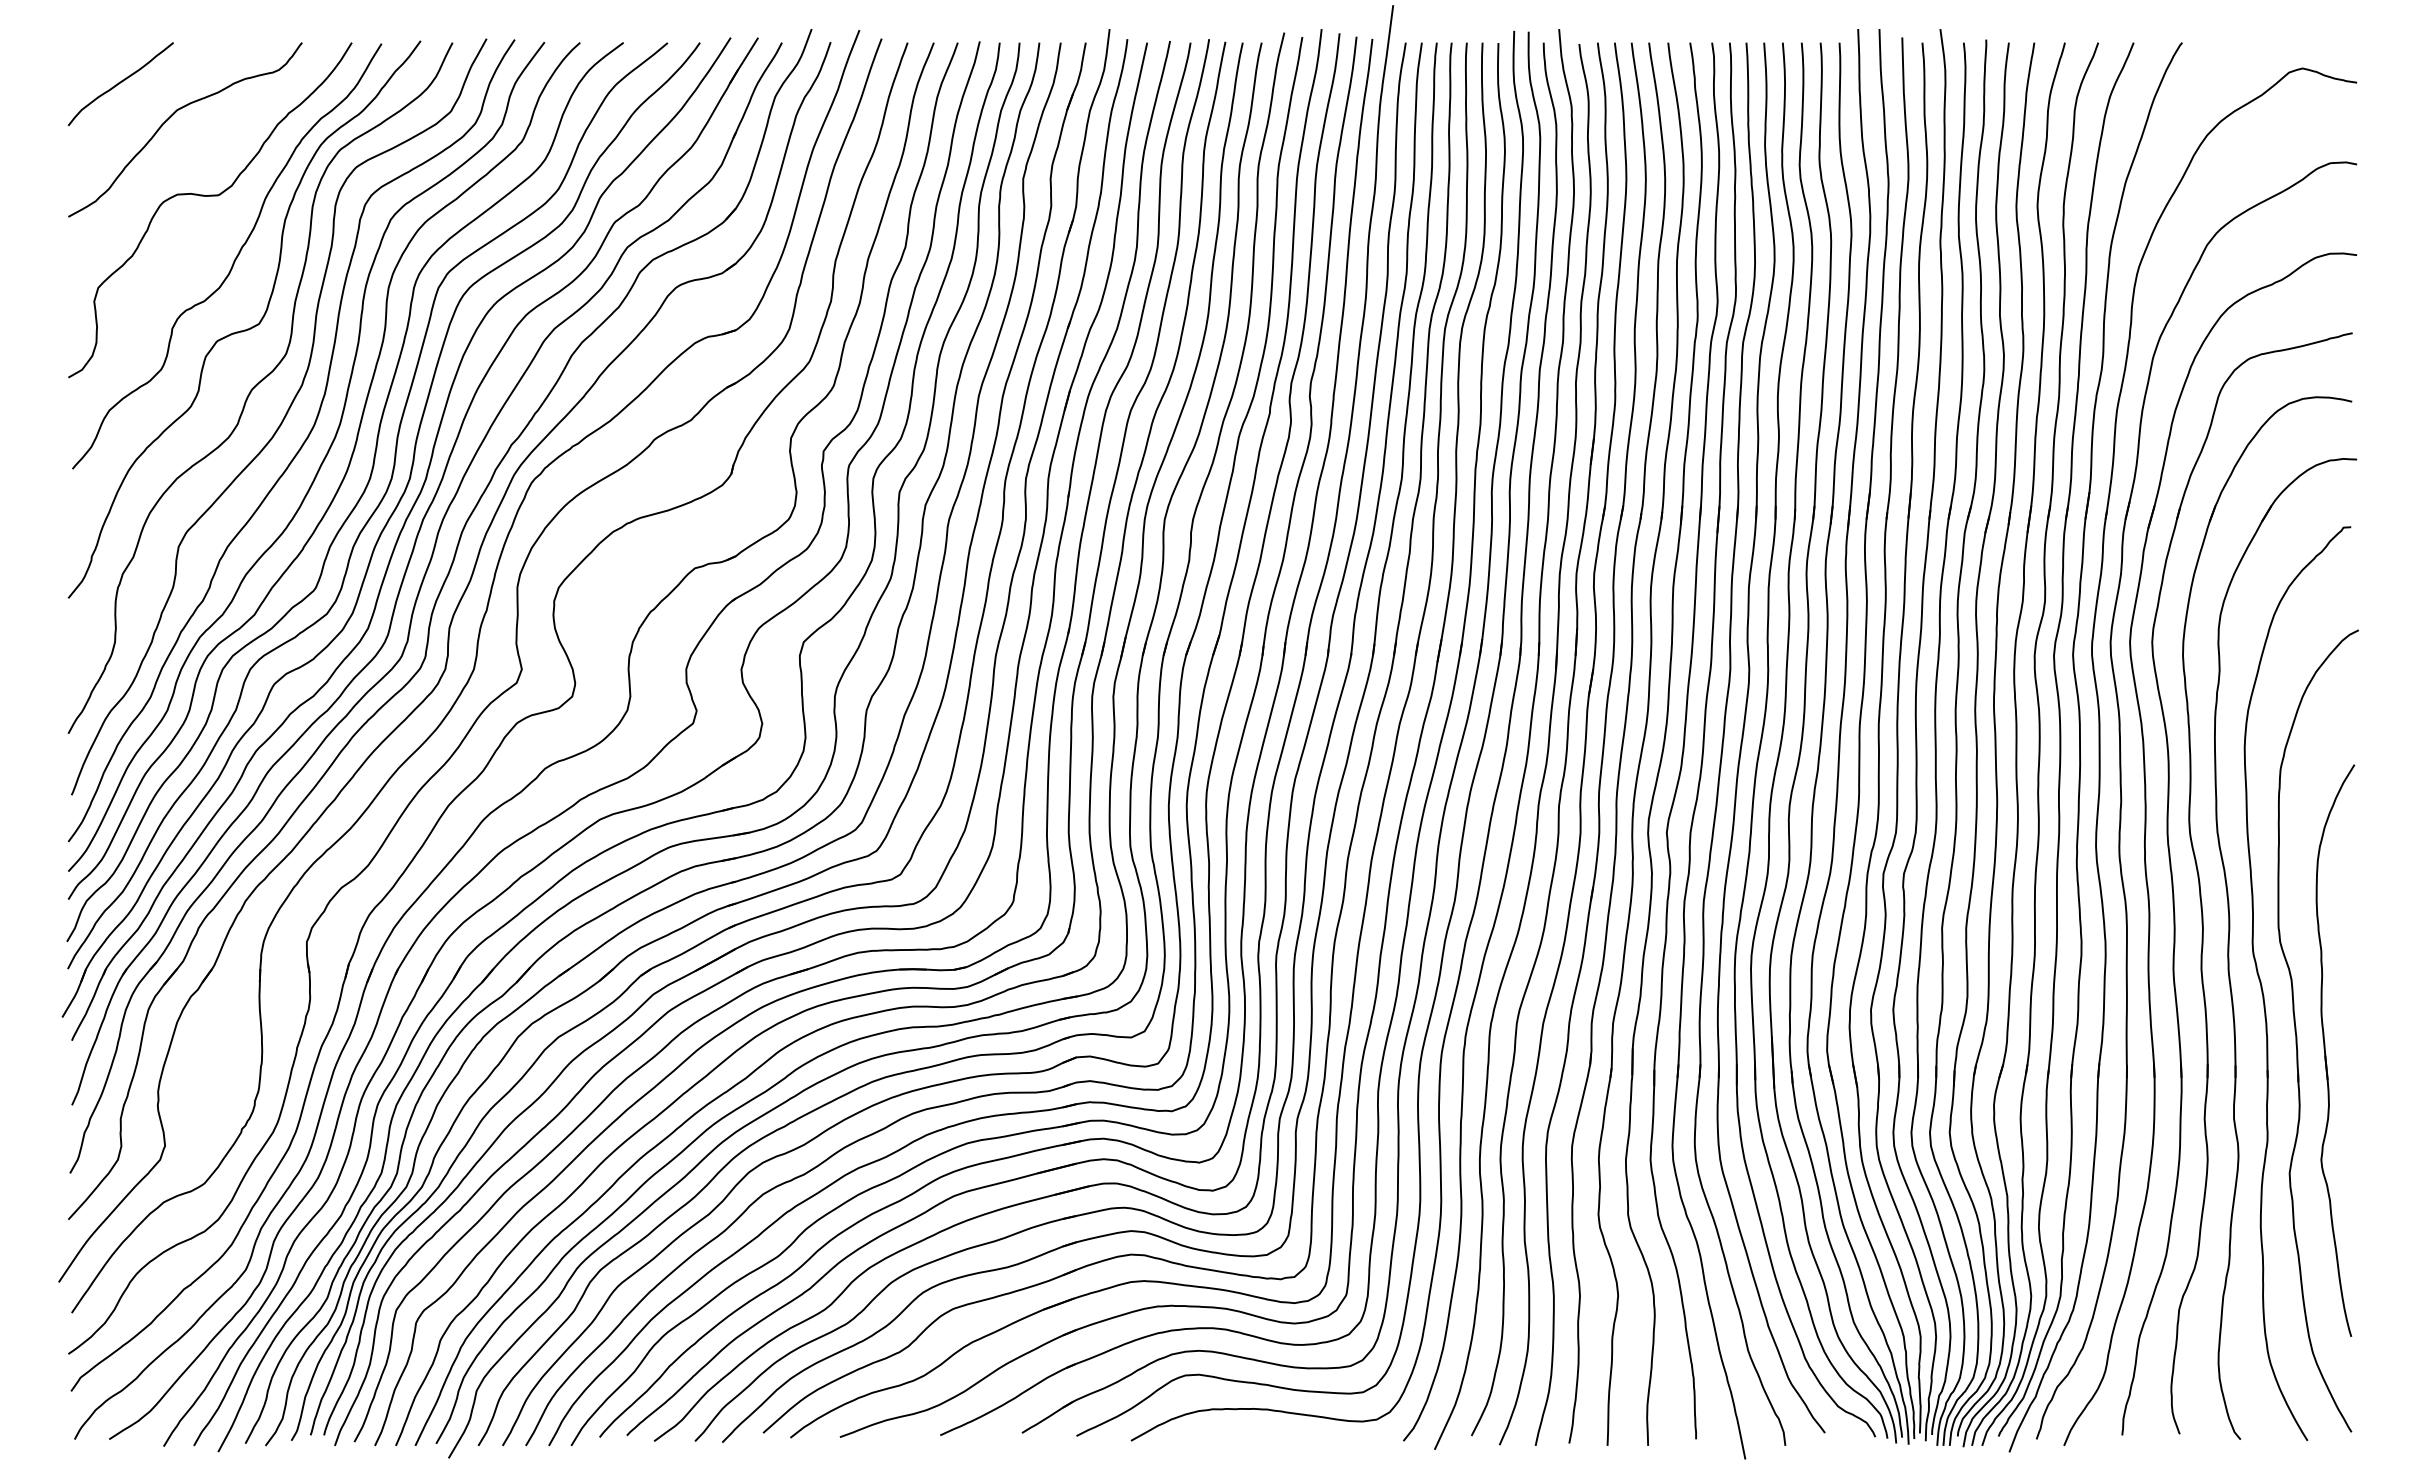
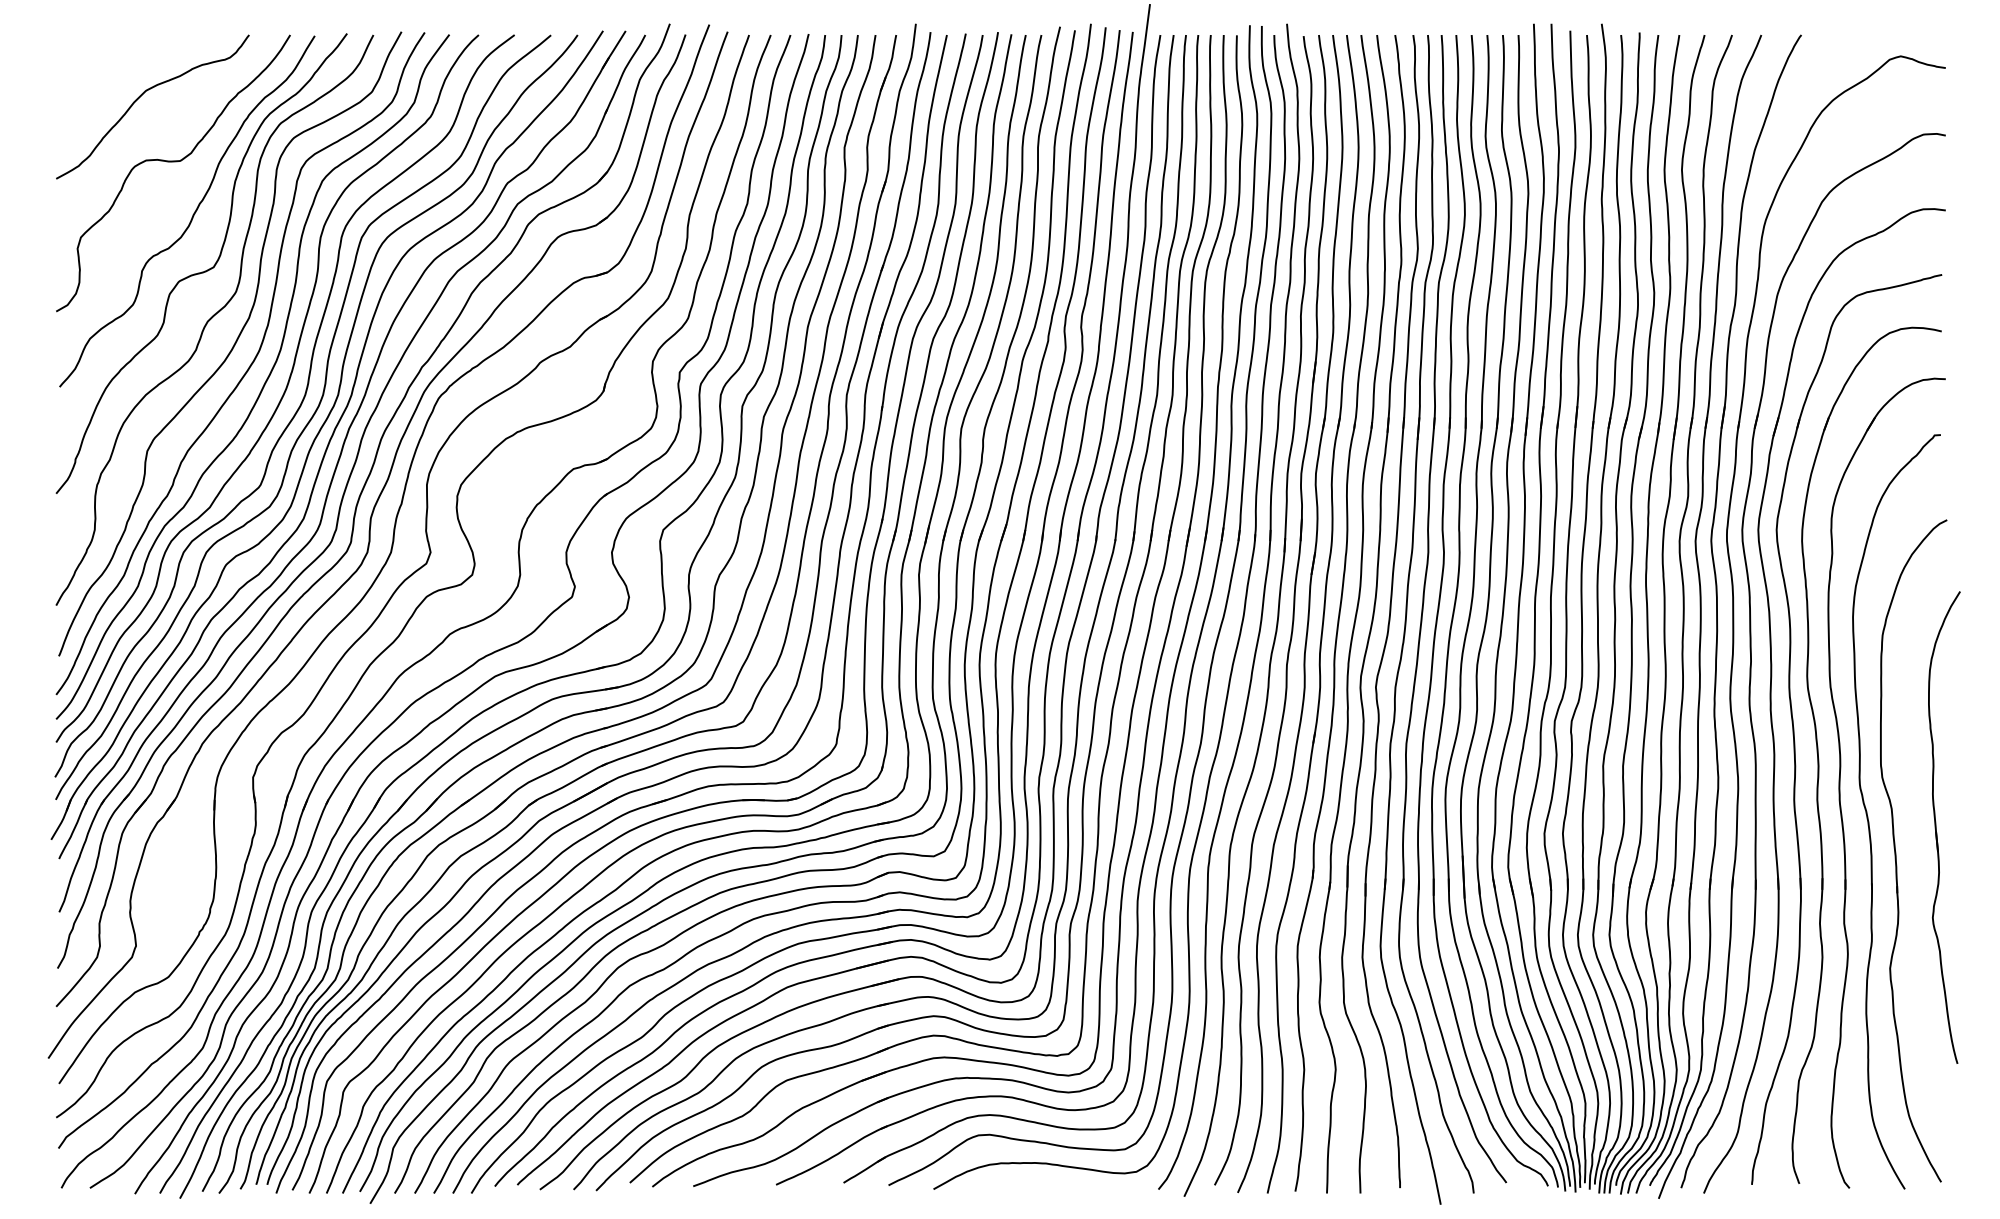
curve: (120, 83) -> (99, 68), removed
part: (2326, 1054) -> (1937, 830), moved

